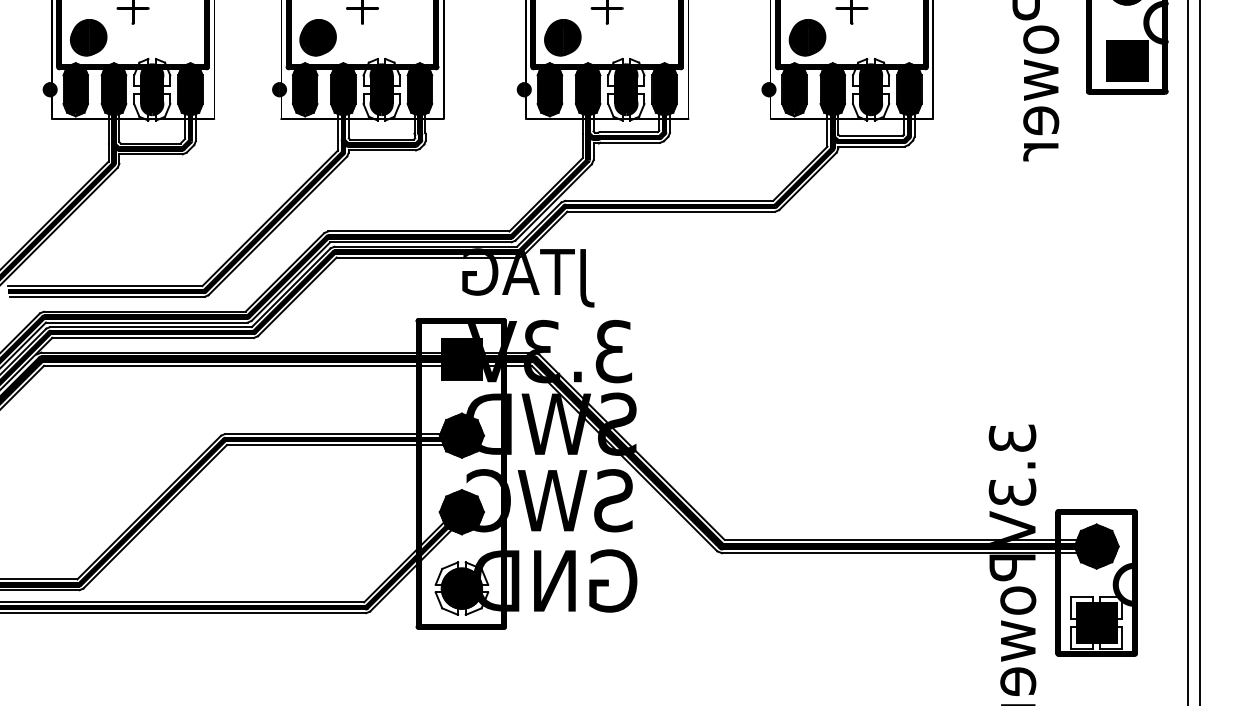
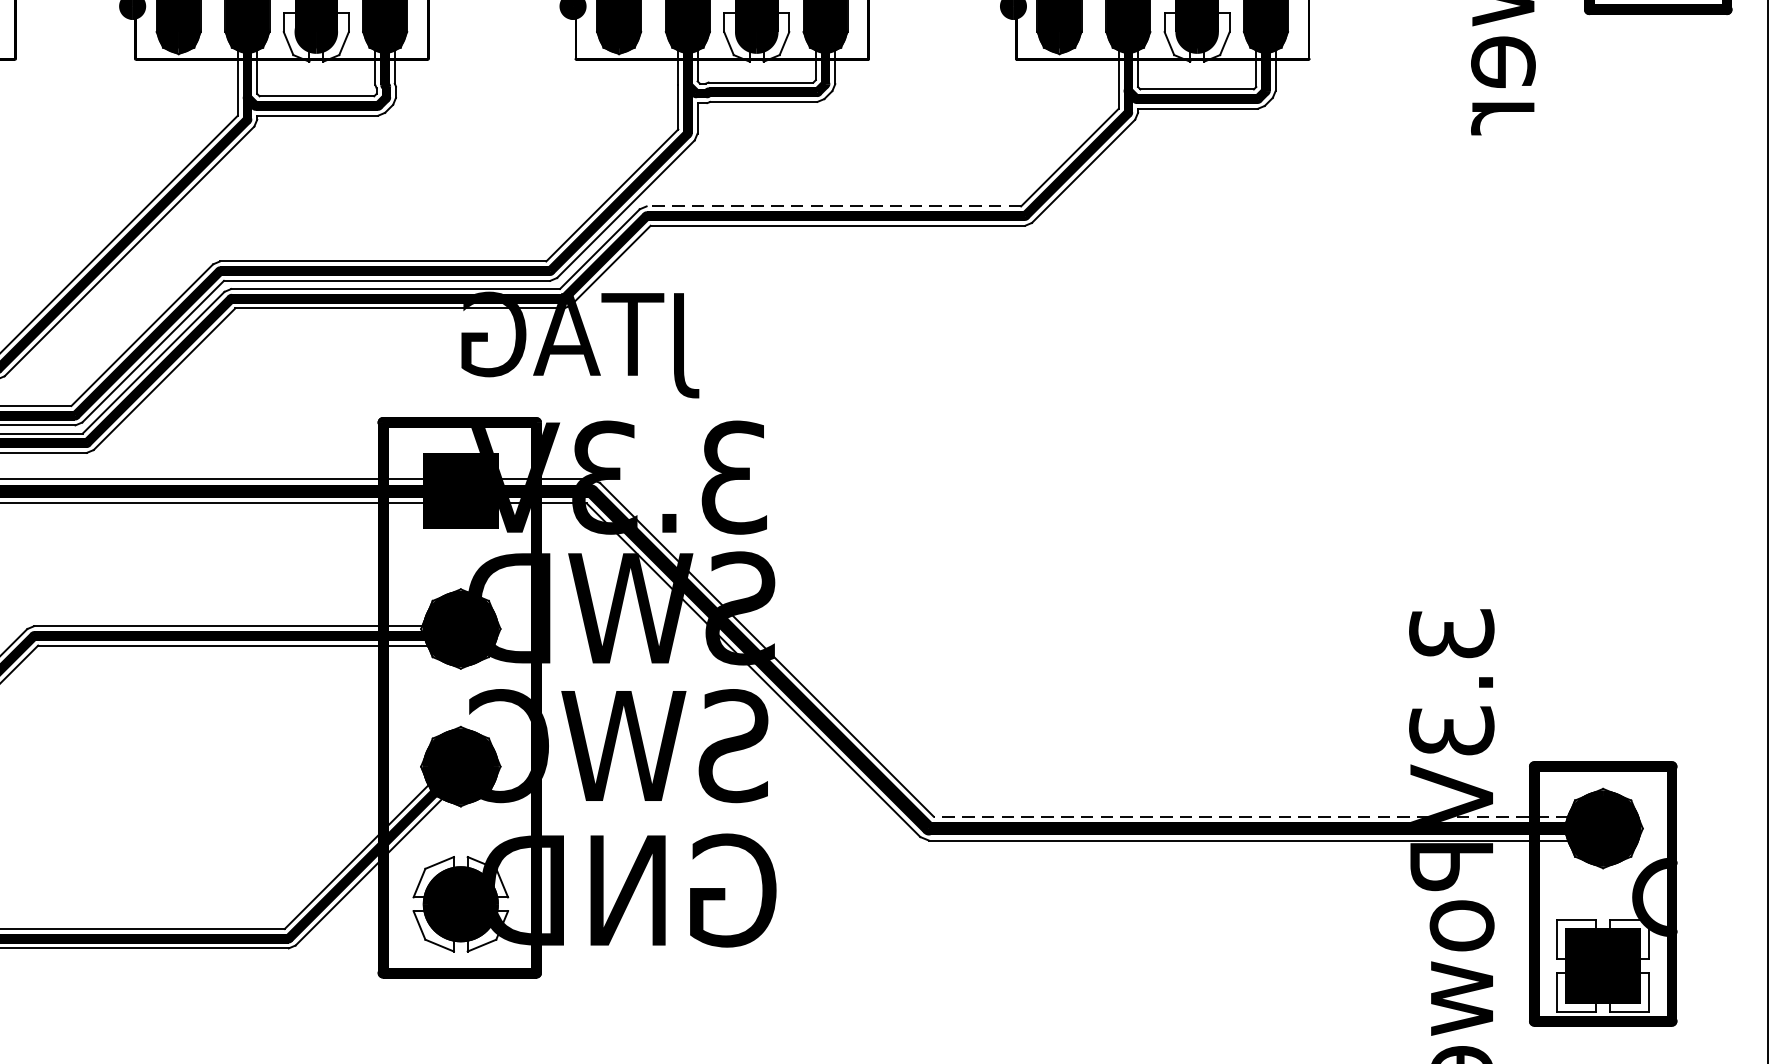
line: (668, 200) -> (832, 205), solid -> dashed
line: (900, 539) -> (1250, 815), solid -> dashed

